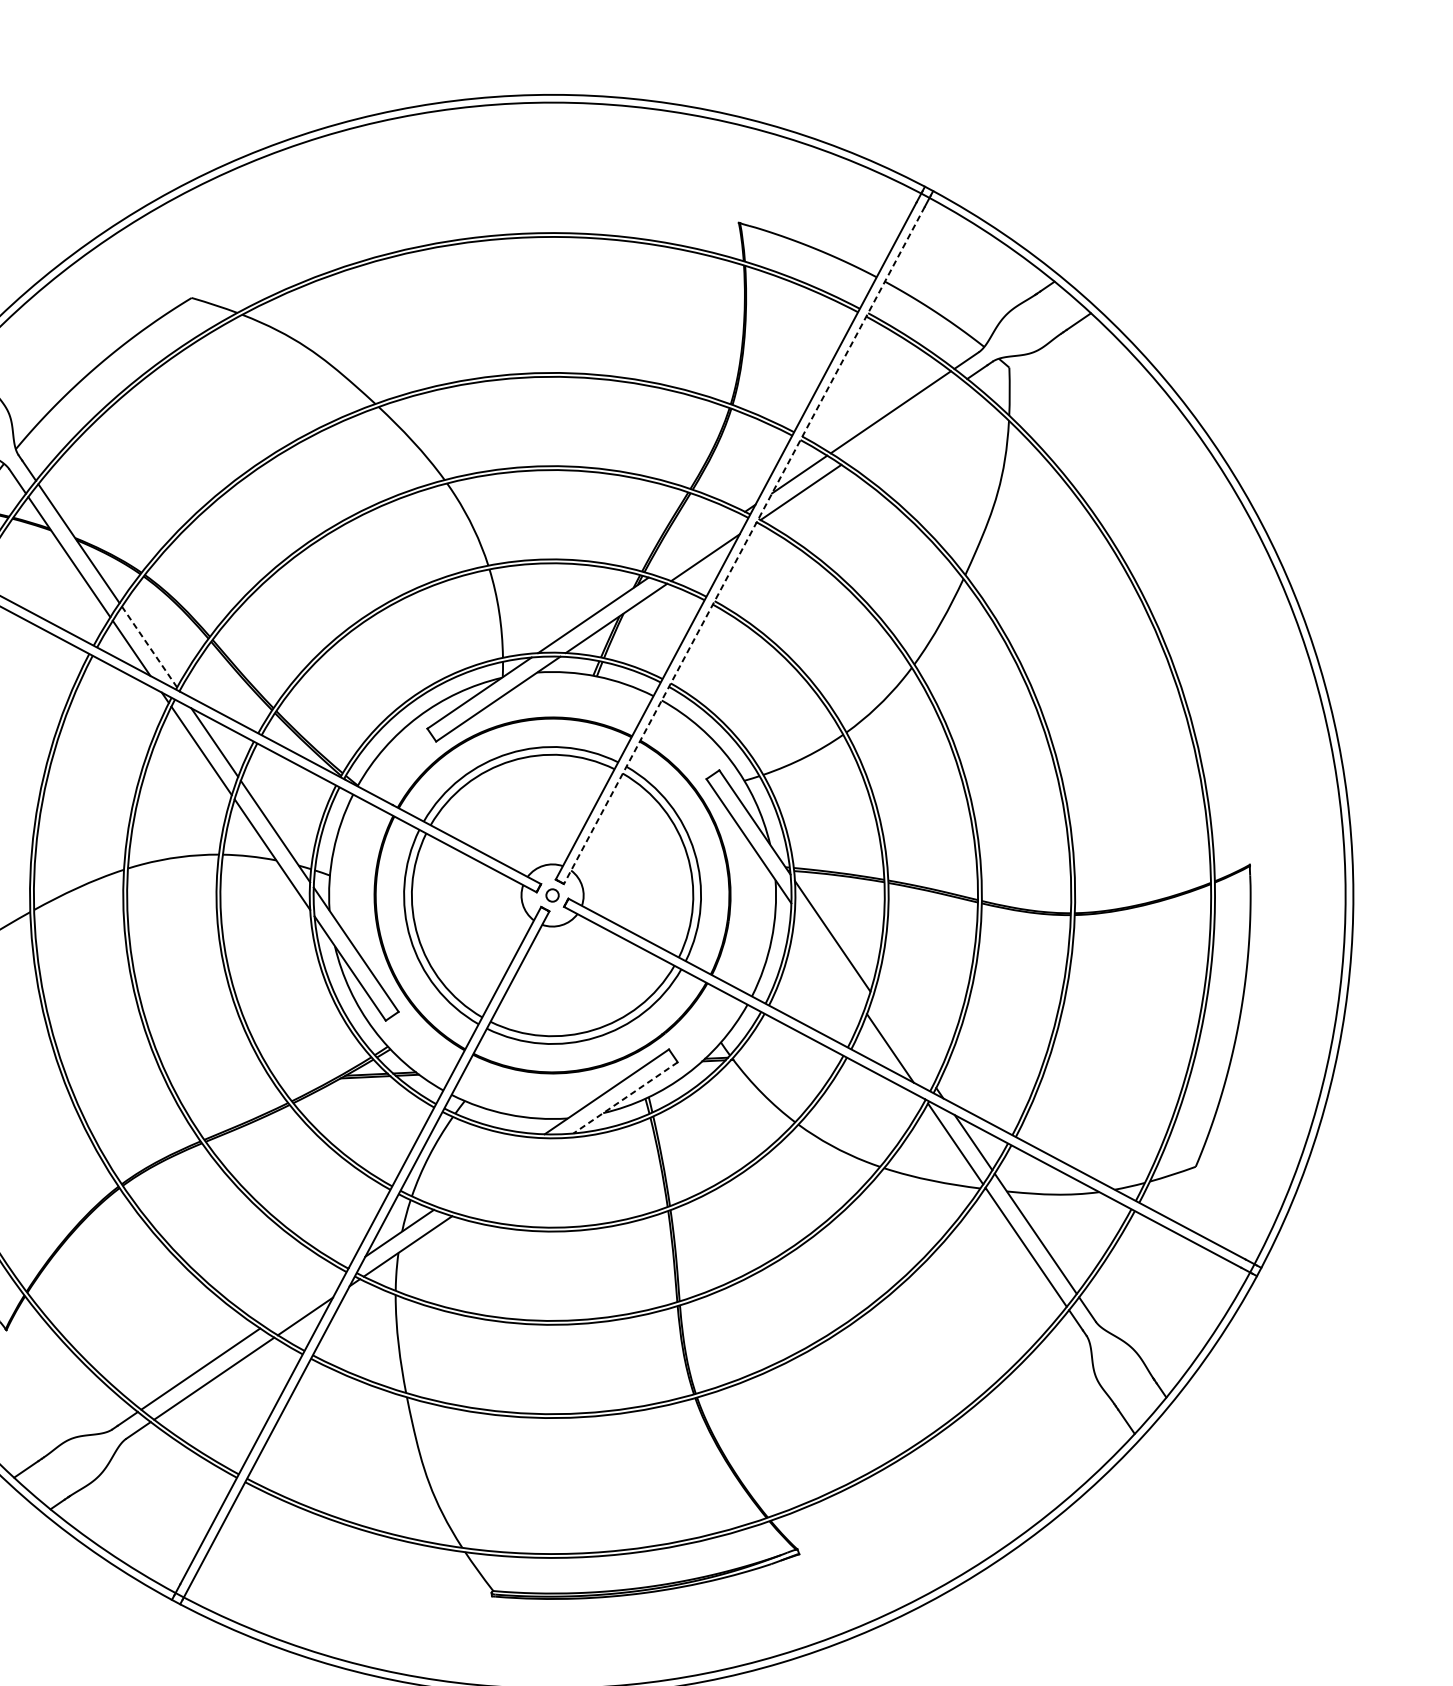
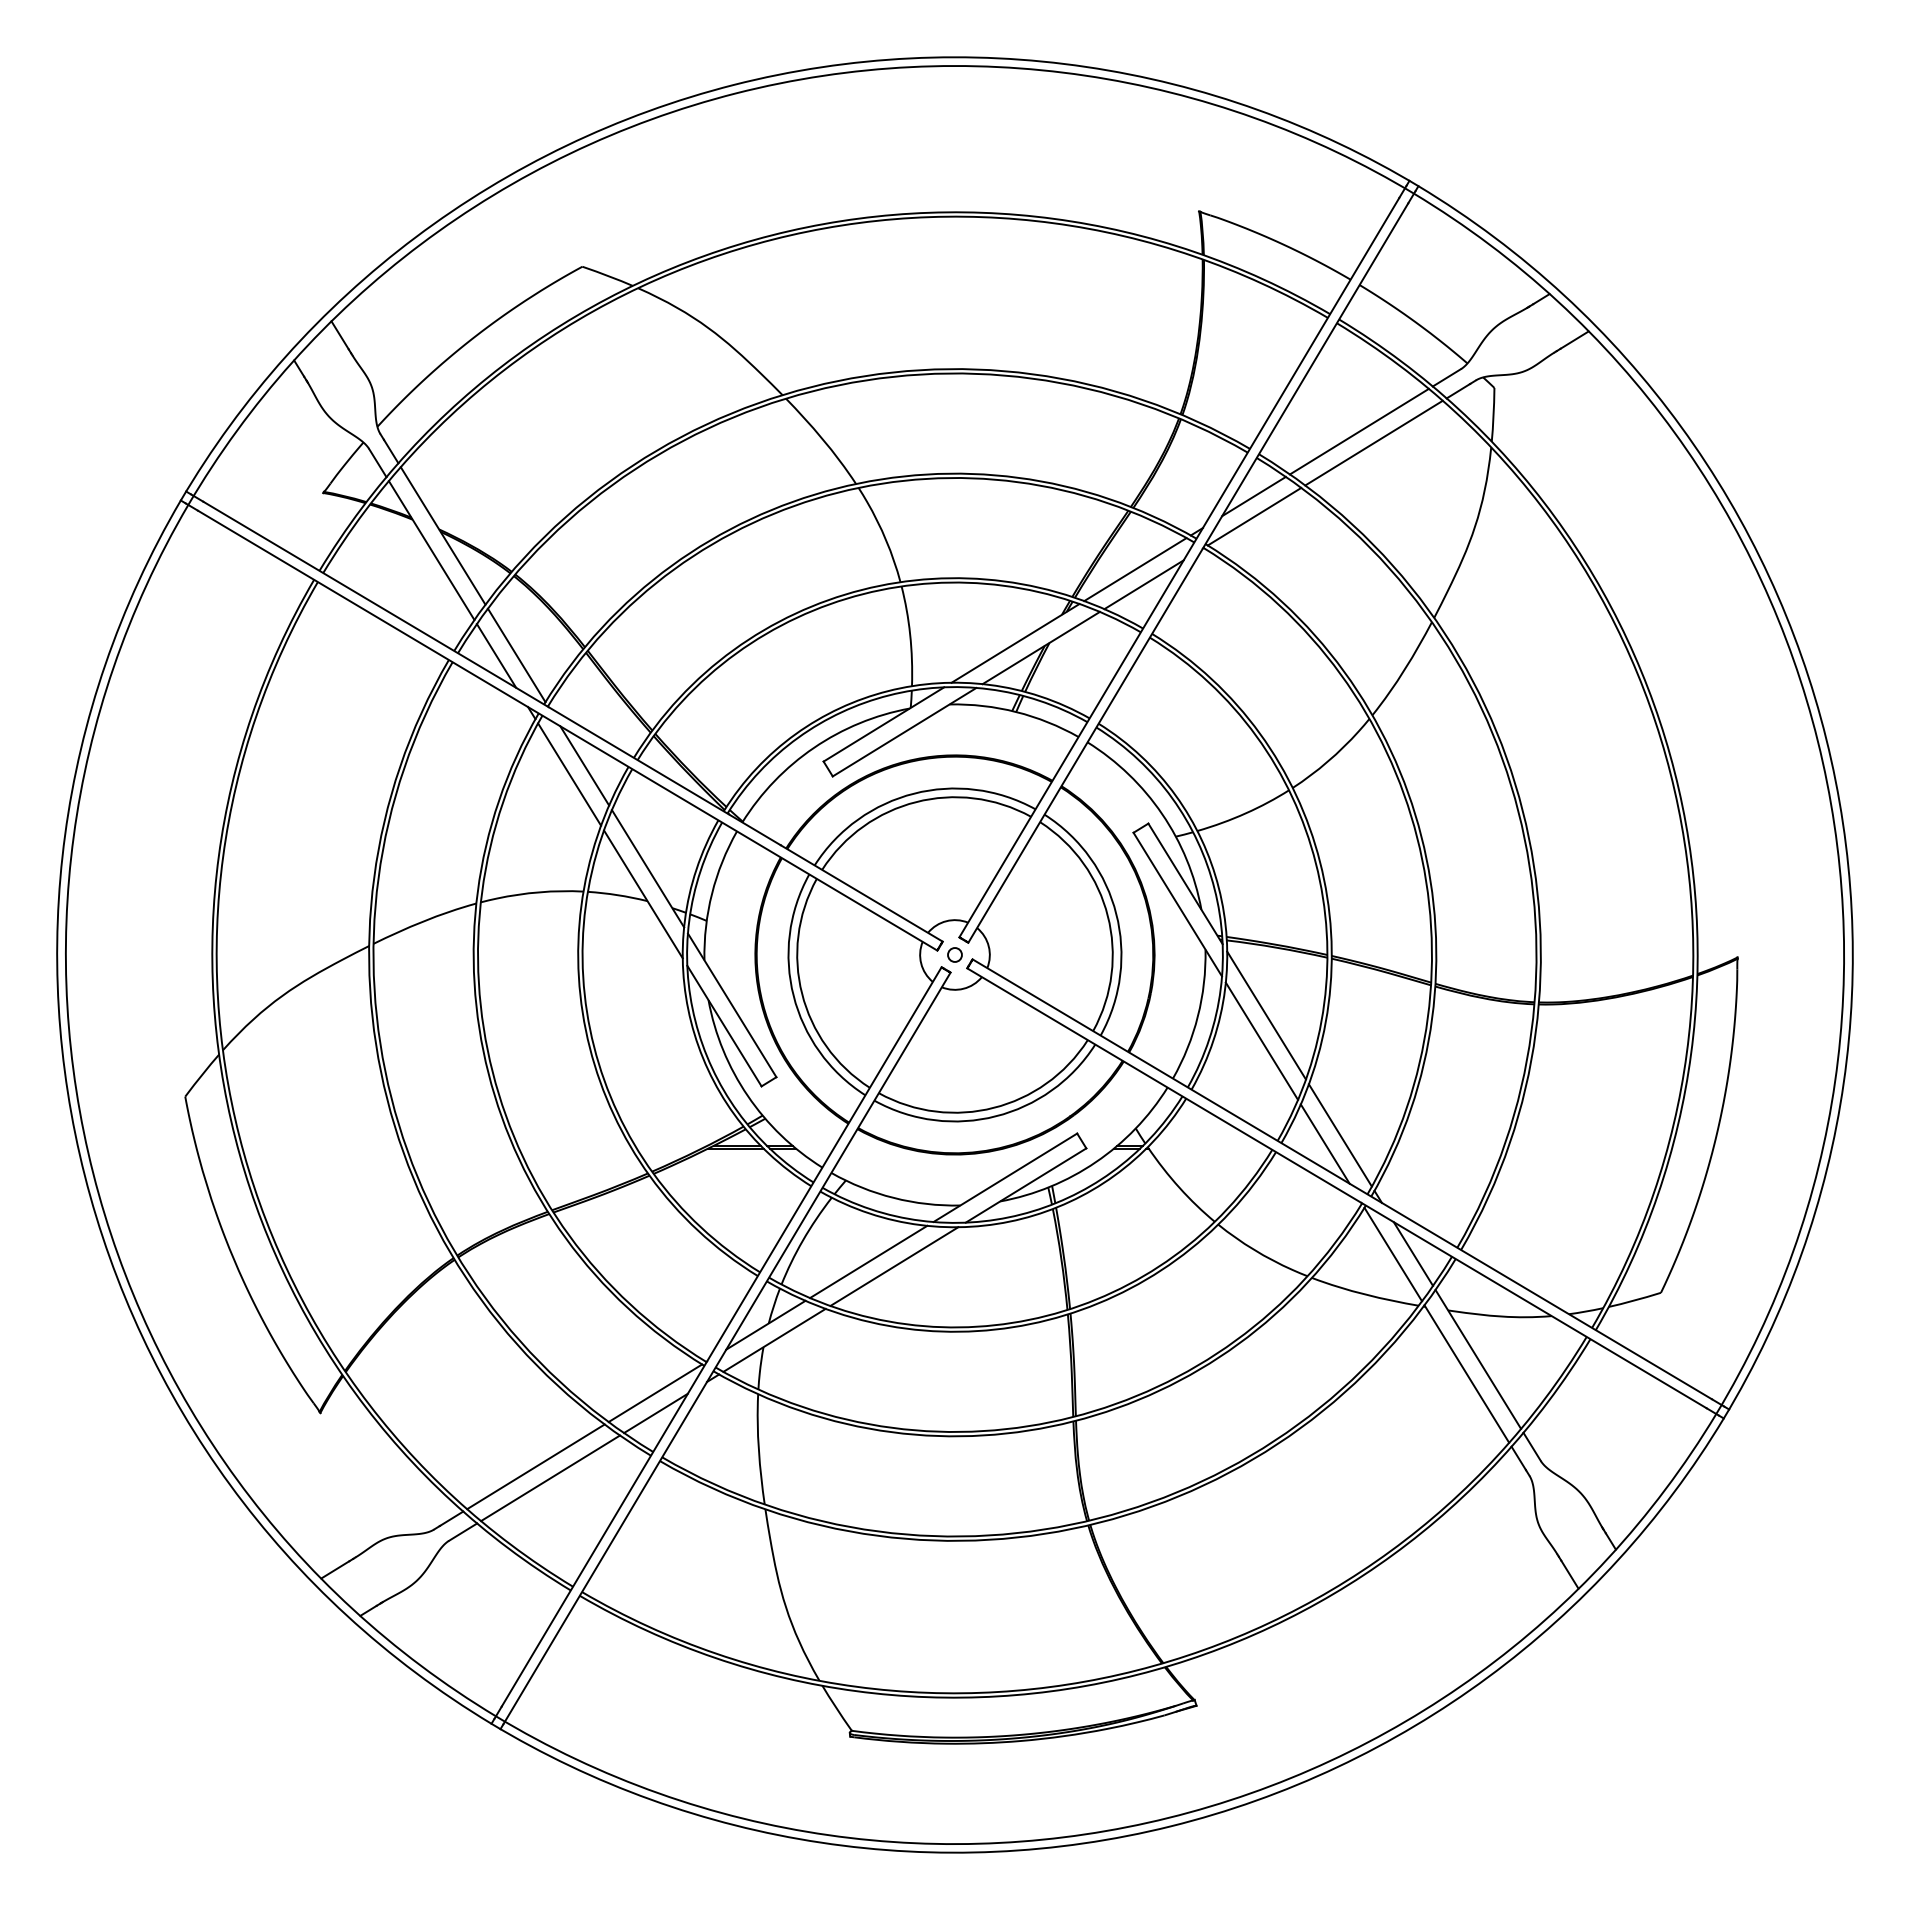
line: (903, 421) -> (1373, 442), added
line: (697, 544) -> (1135, 569), added
line: (744, 545) -> (1188, 573), dashed -> solid
line: (149, 647) -> (516, 655), dashed -> solid
line: (829, 958) -> (1261, 1040), added
line: (902, 1040) -> (1339, 1135), added
line: (625, 1097) -> (1026, 1185), dashed -> solid
line: (488, 1172) -> (868, 1261), added
line: (511, 1175) -> (894, 1266), added
line: (304, 1298) -> (655, 1393), added

